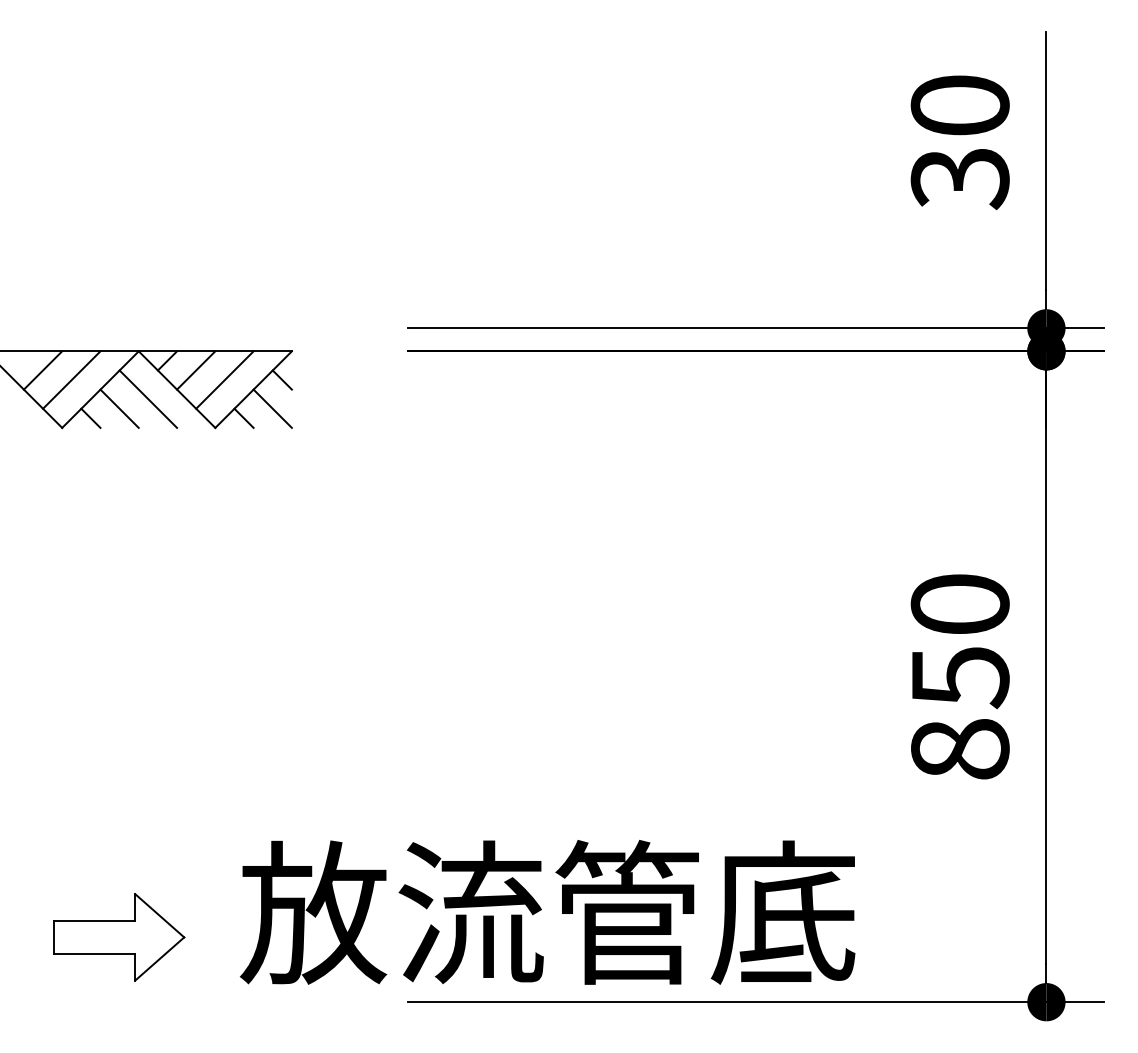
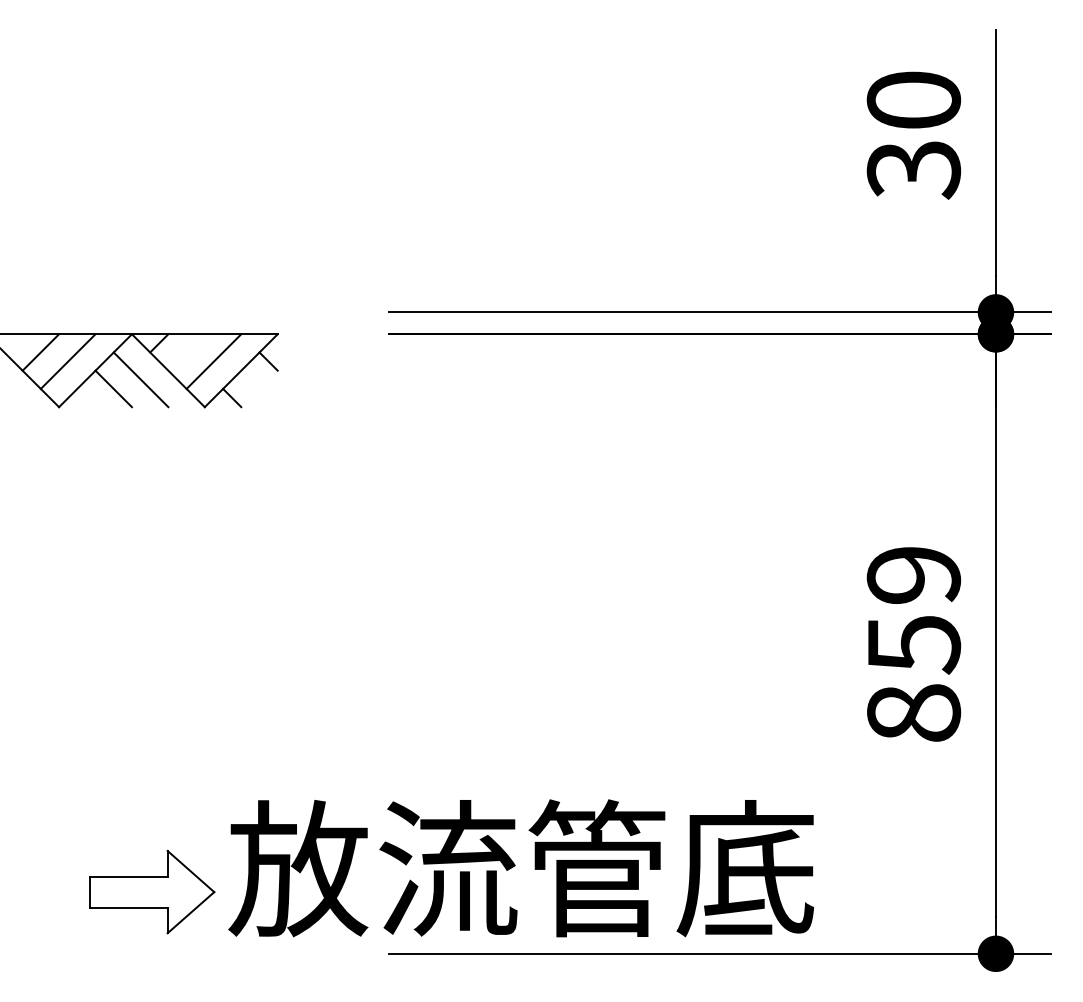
line: (196, 370) -> (186, 352), removed
line: (272, 408) -> (259, 388), removed
line: (90, 417) -> (86, 397), removed
text: (959, 604) -> (913, 575), 850 -> 859
part: (119, 937) -> (152, 892), moved

